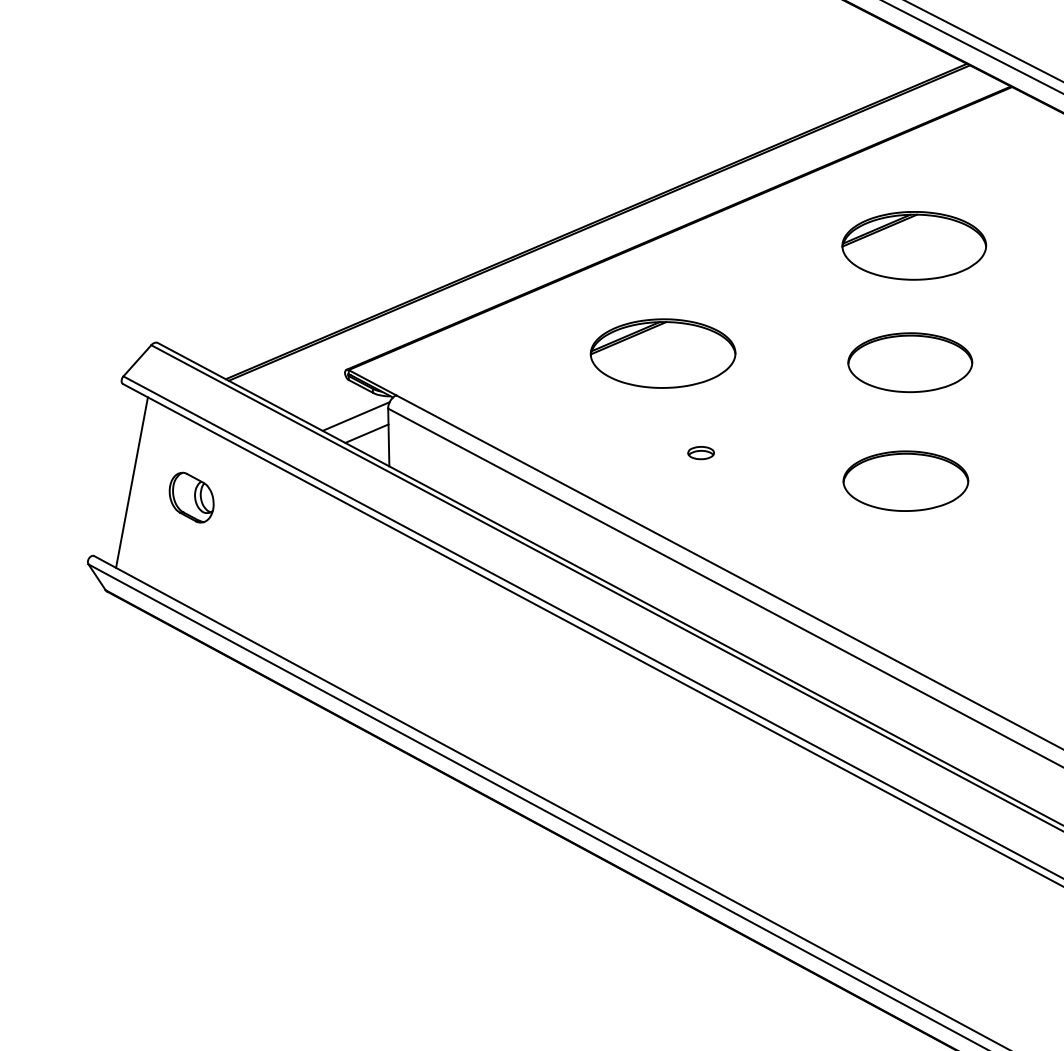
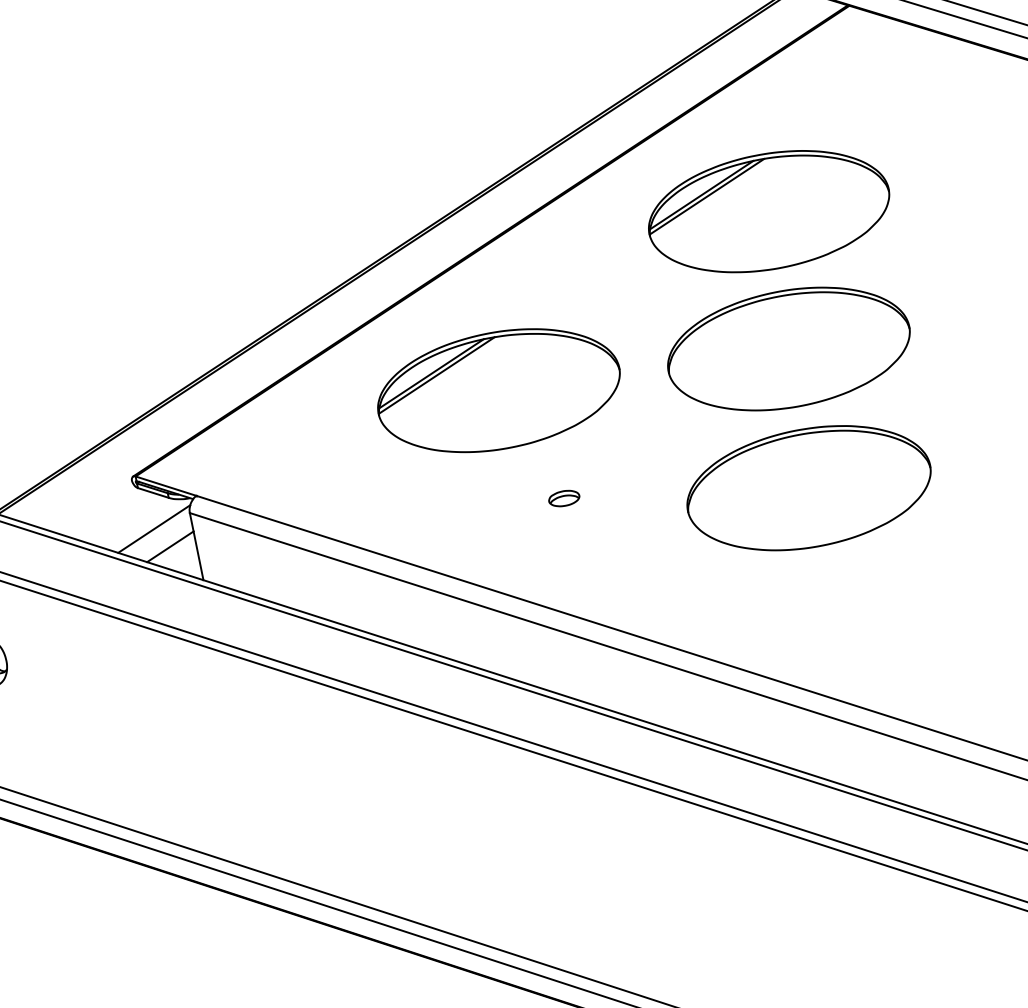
part: (913, 245) -> (767, 211), size x1.43
part: (662, 353) -> (498, 390), size x1.43
part: (910, 362) -> (789, 348), size x1.67
part: (905, 480) -> (808, 487), size x1.67

